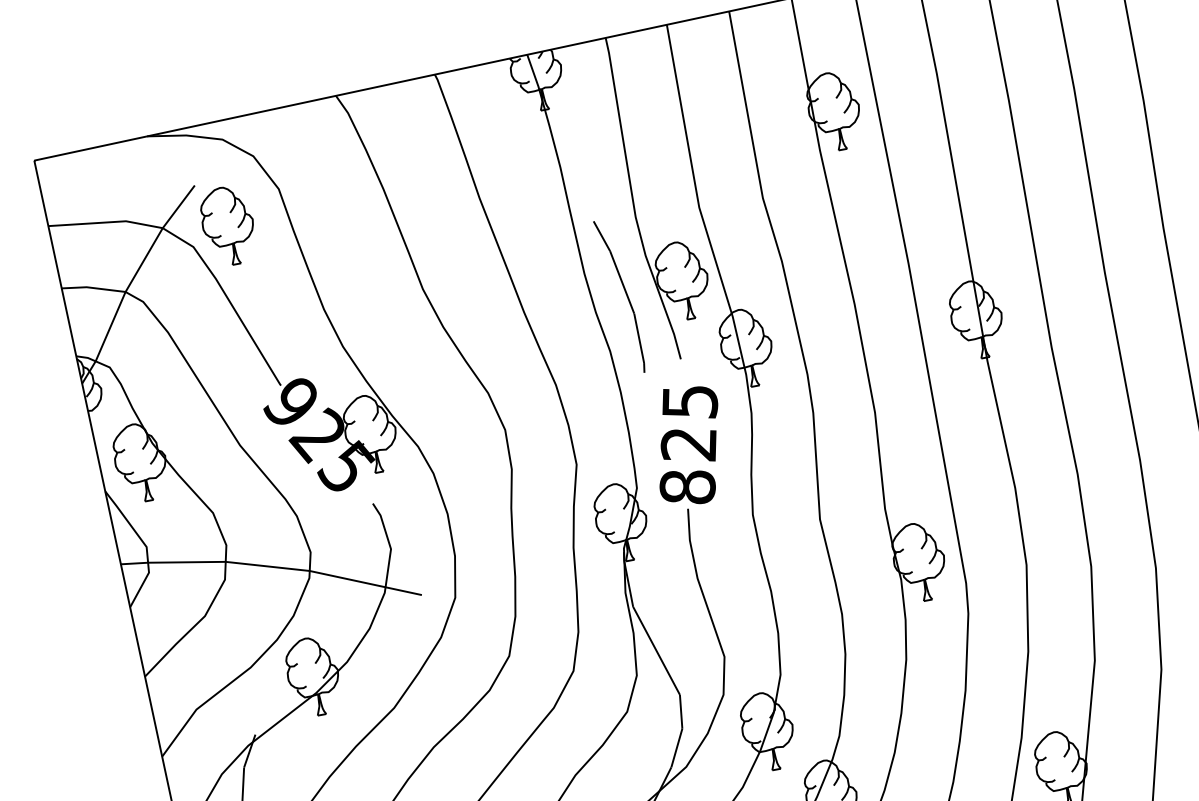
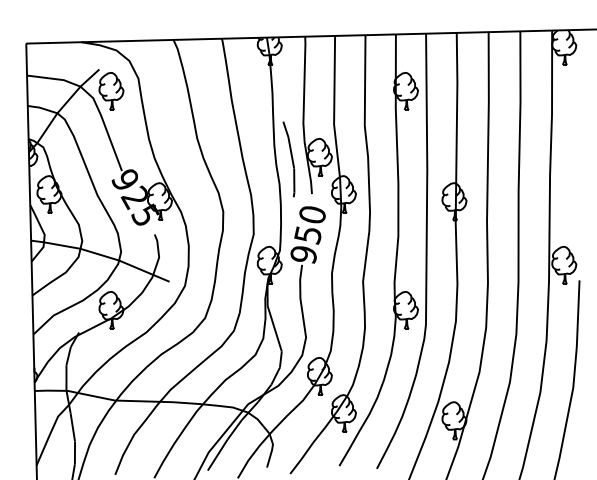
text: (689, 443) -> (308, 234), 825 -> 950

